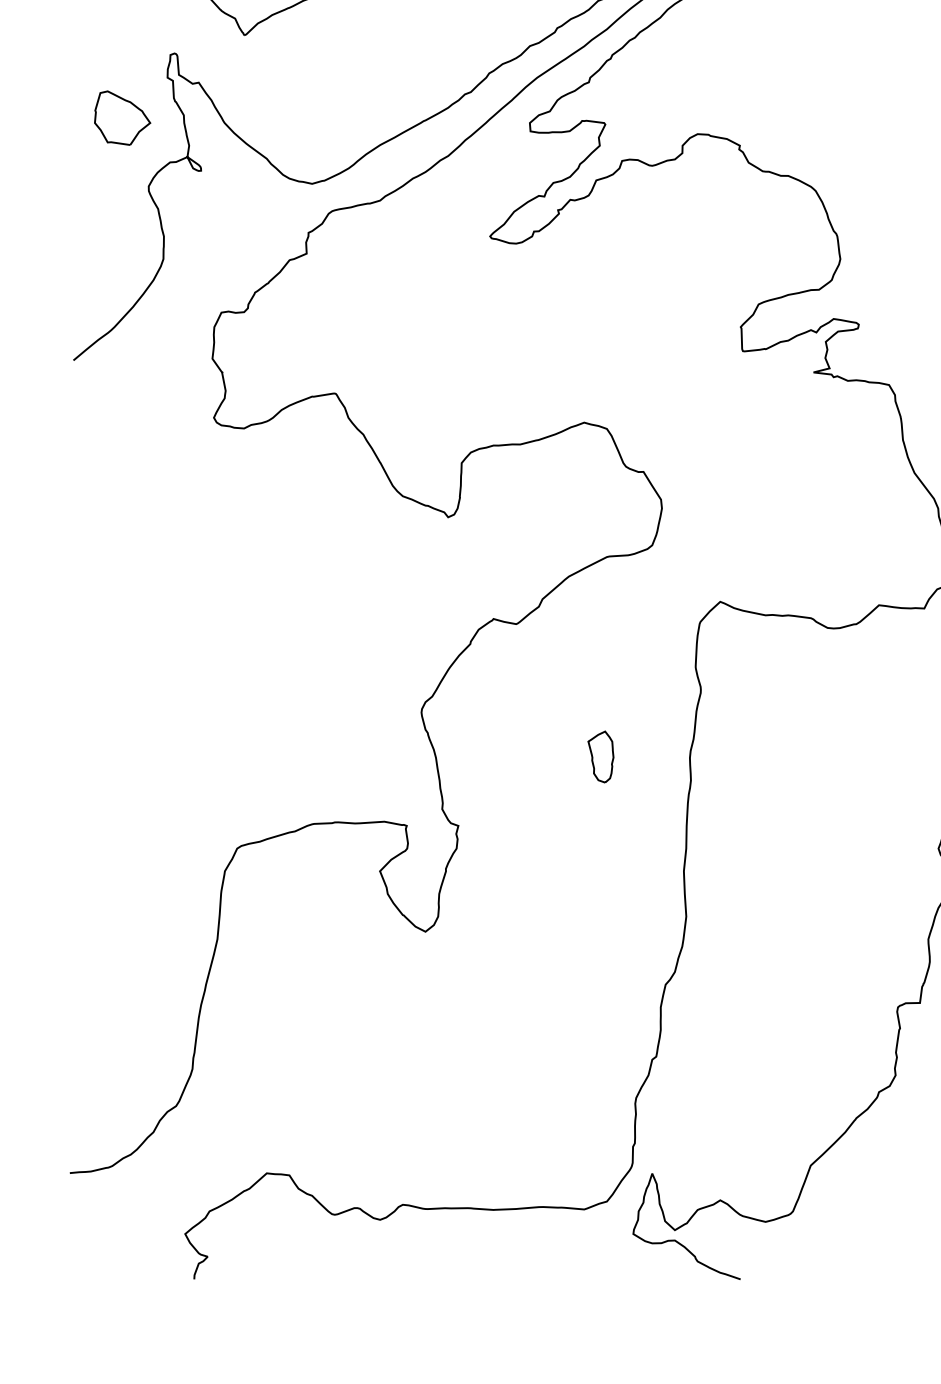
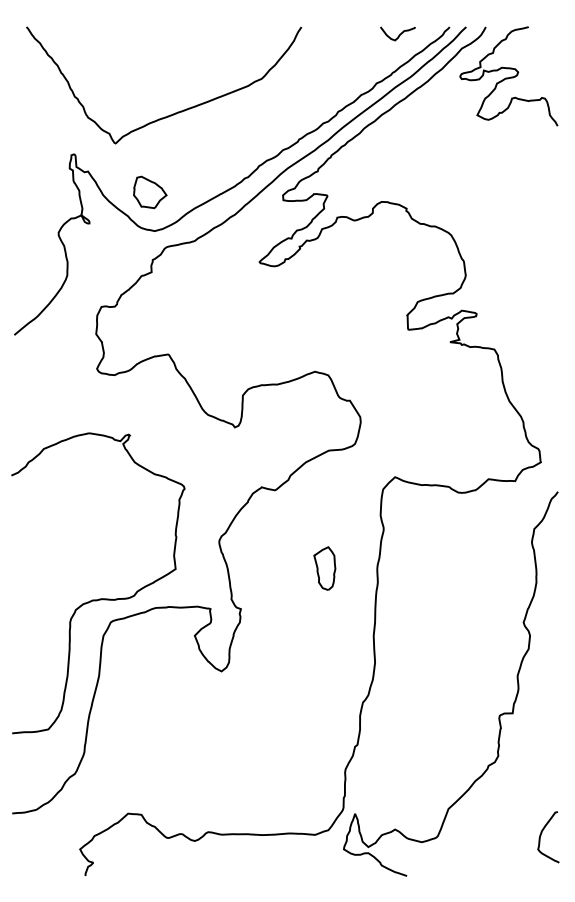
part: (122, 118) -> (150, 192), moved
part: (600, 756) -> (324, 568), size x1.43
curve: (218, 807) -> (99, 598), added

